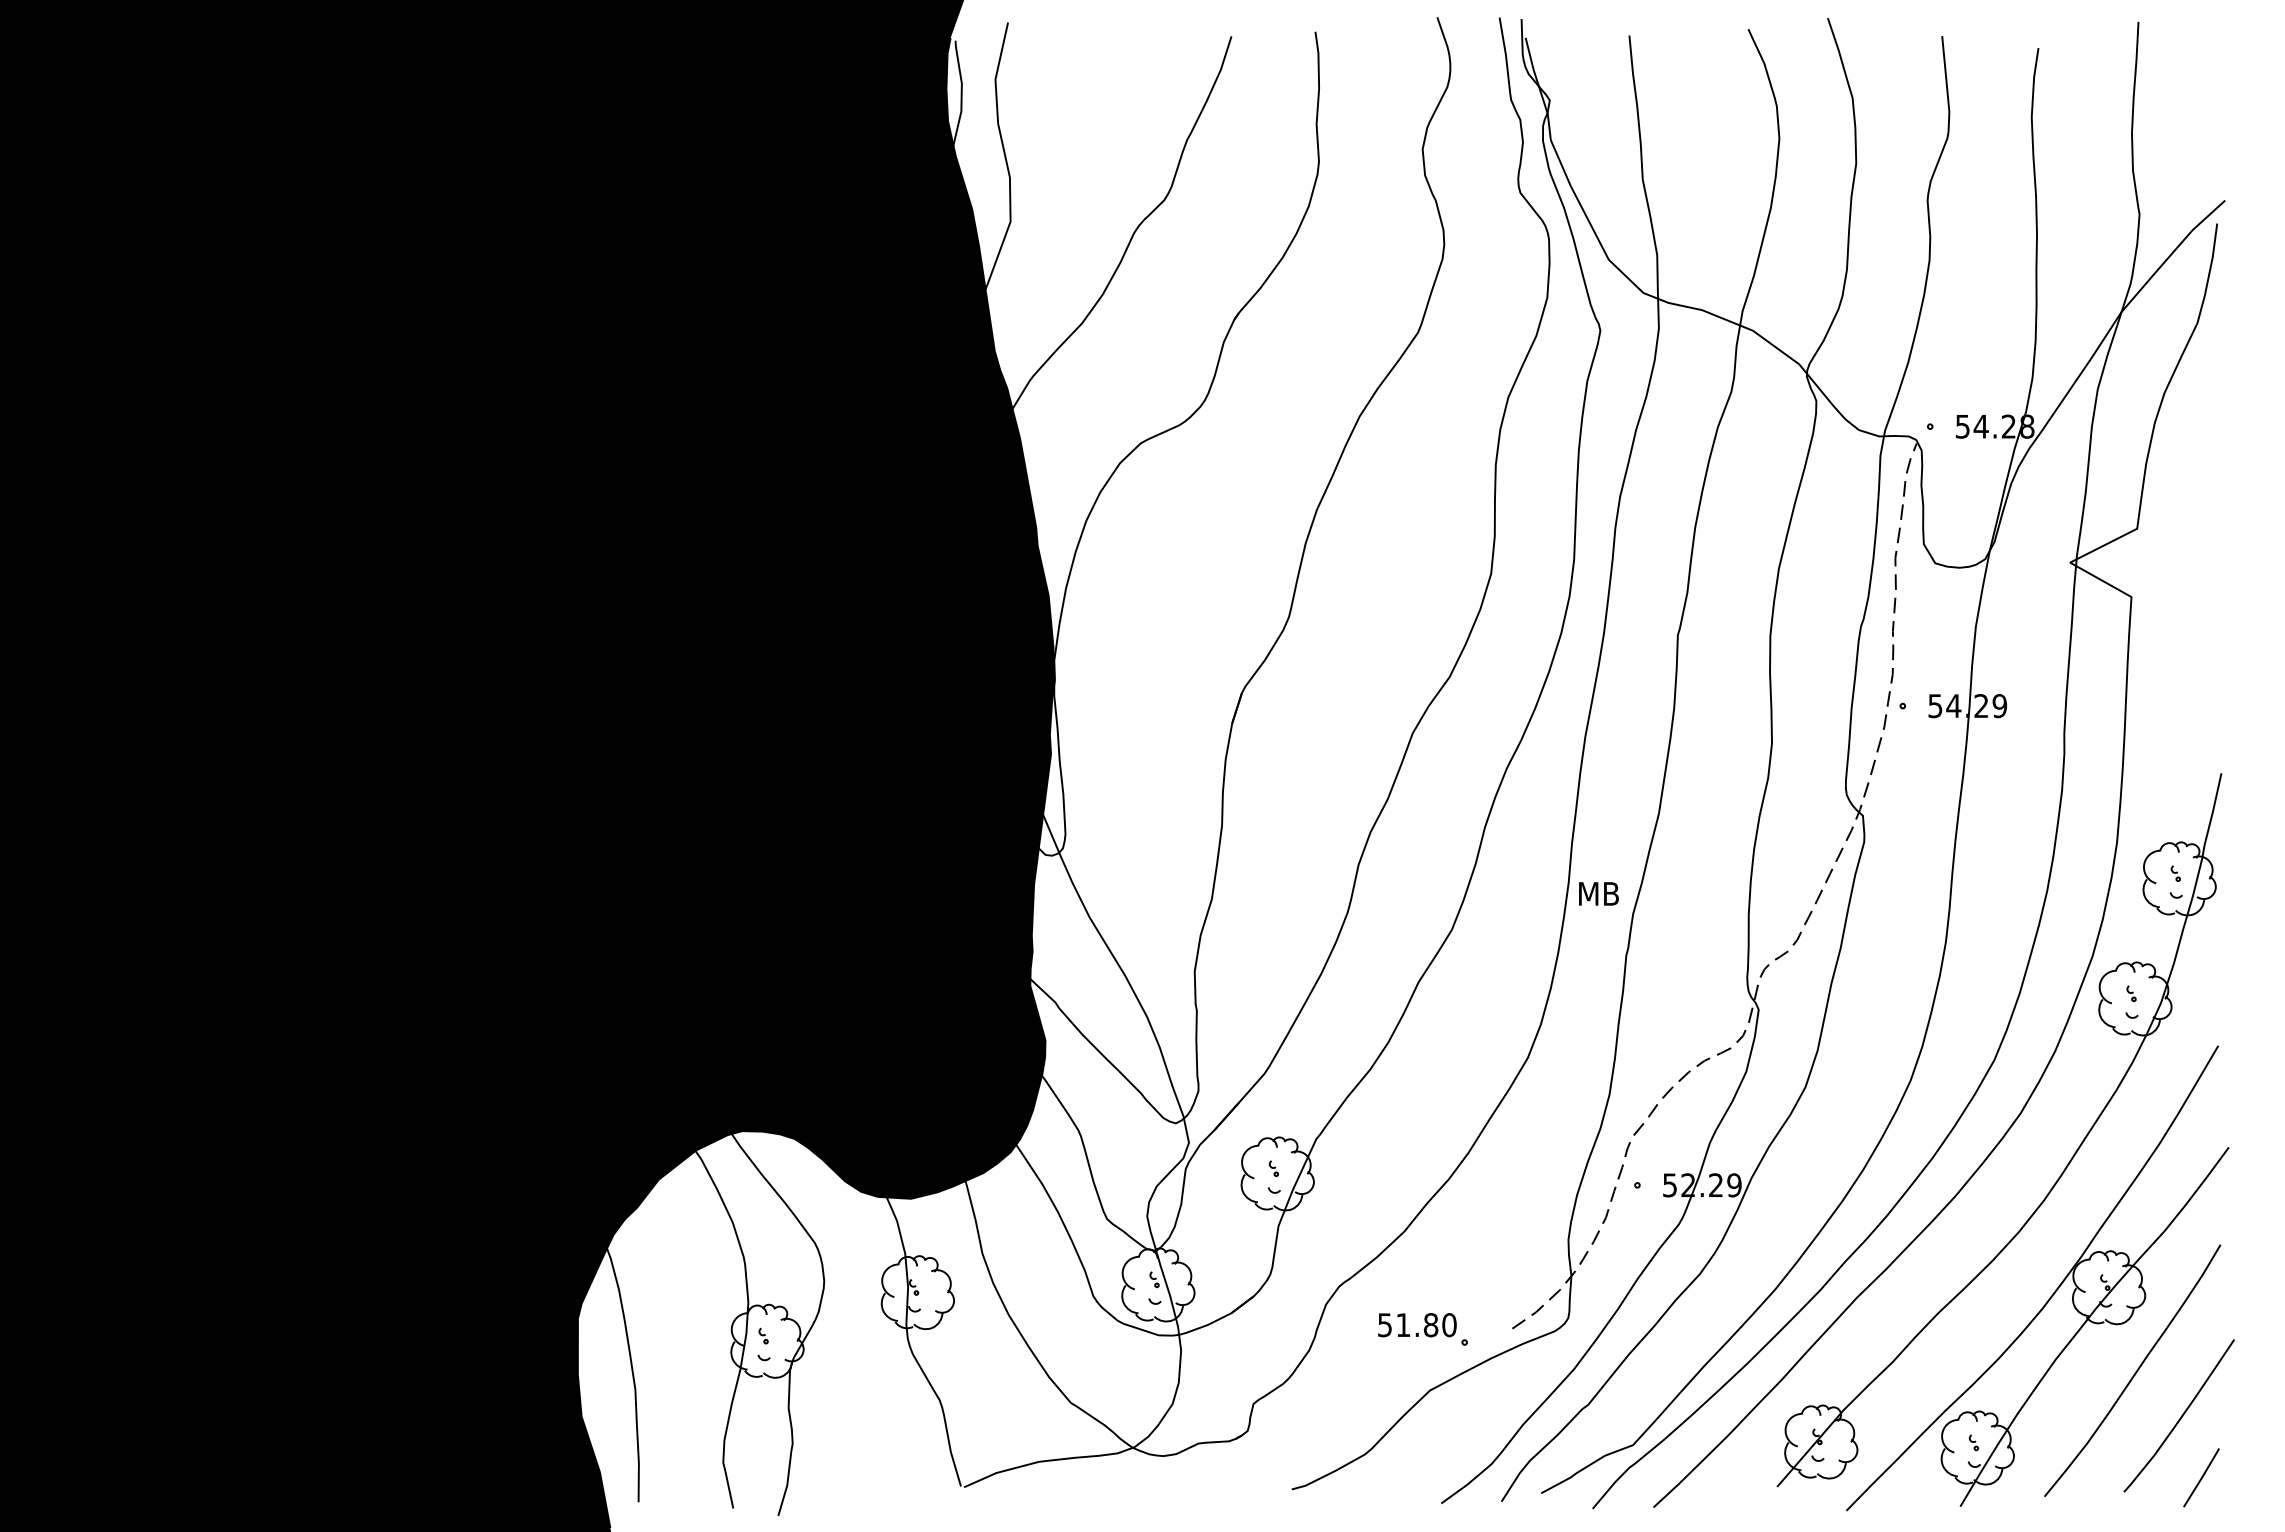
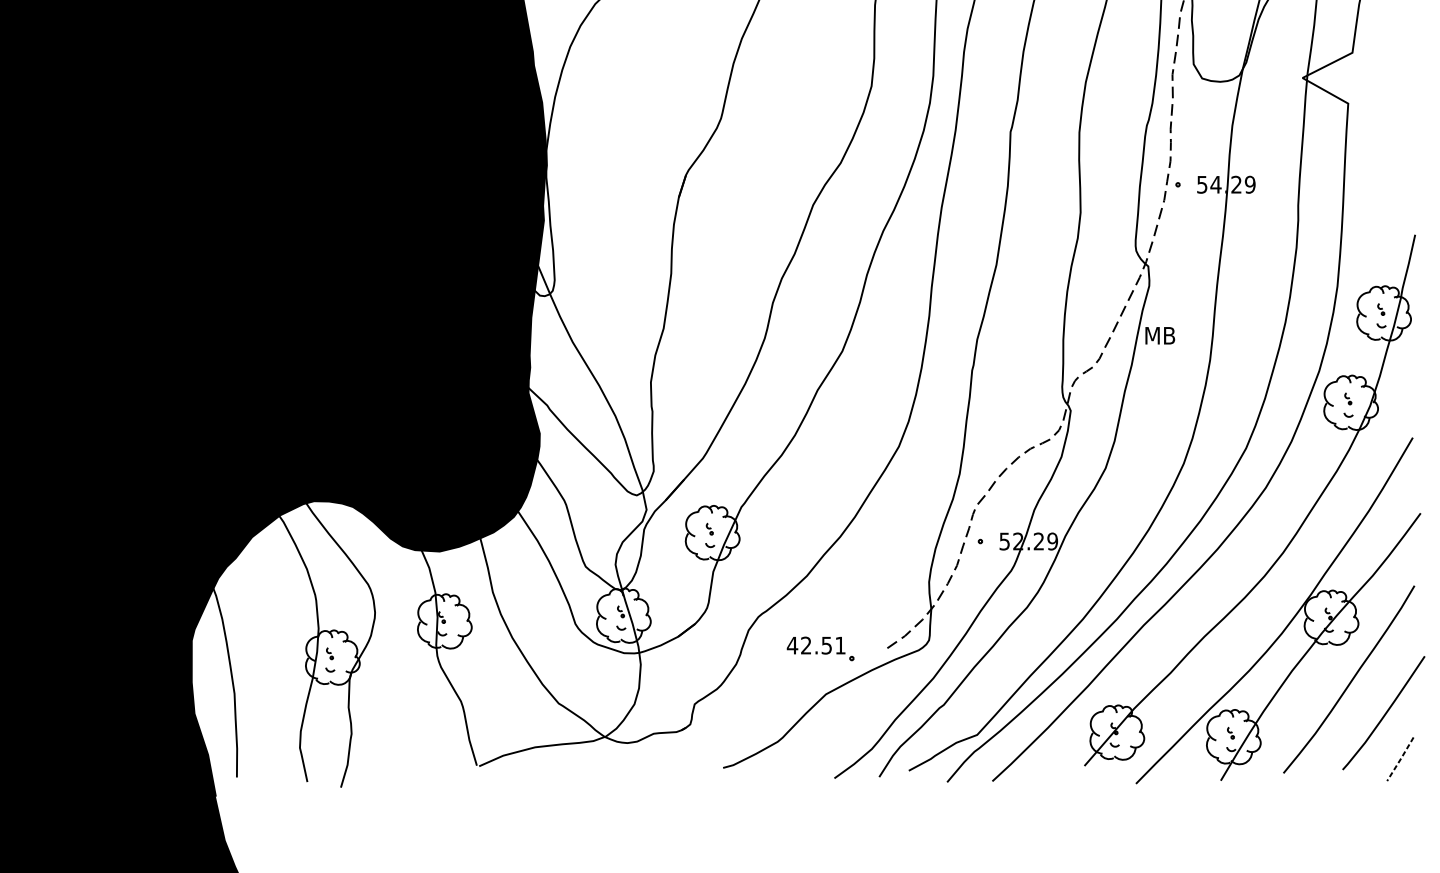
text: (1598, 893) -> (1159, 335), moved
text: (1416, 1325) -> (816, 645), 51.80 -> 42.51
line: (2202, 1477) -> (1401, 759), solid -> dashed

